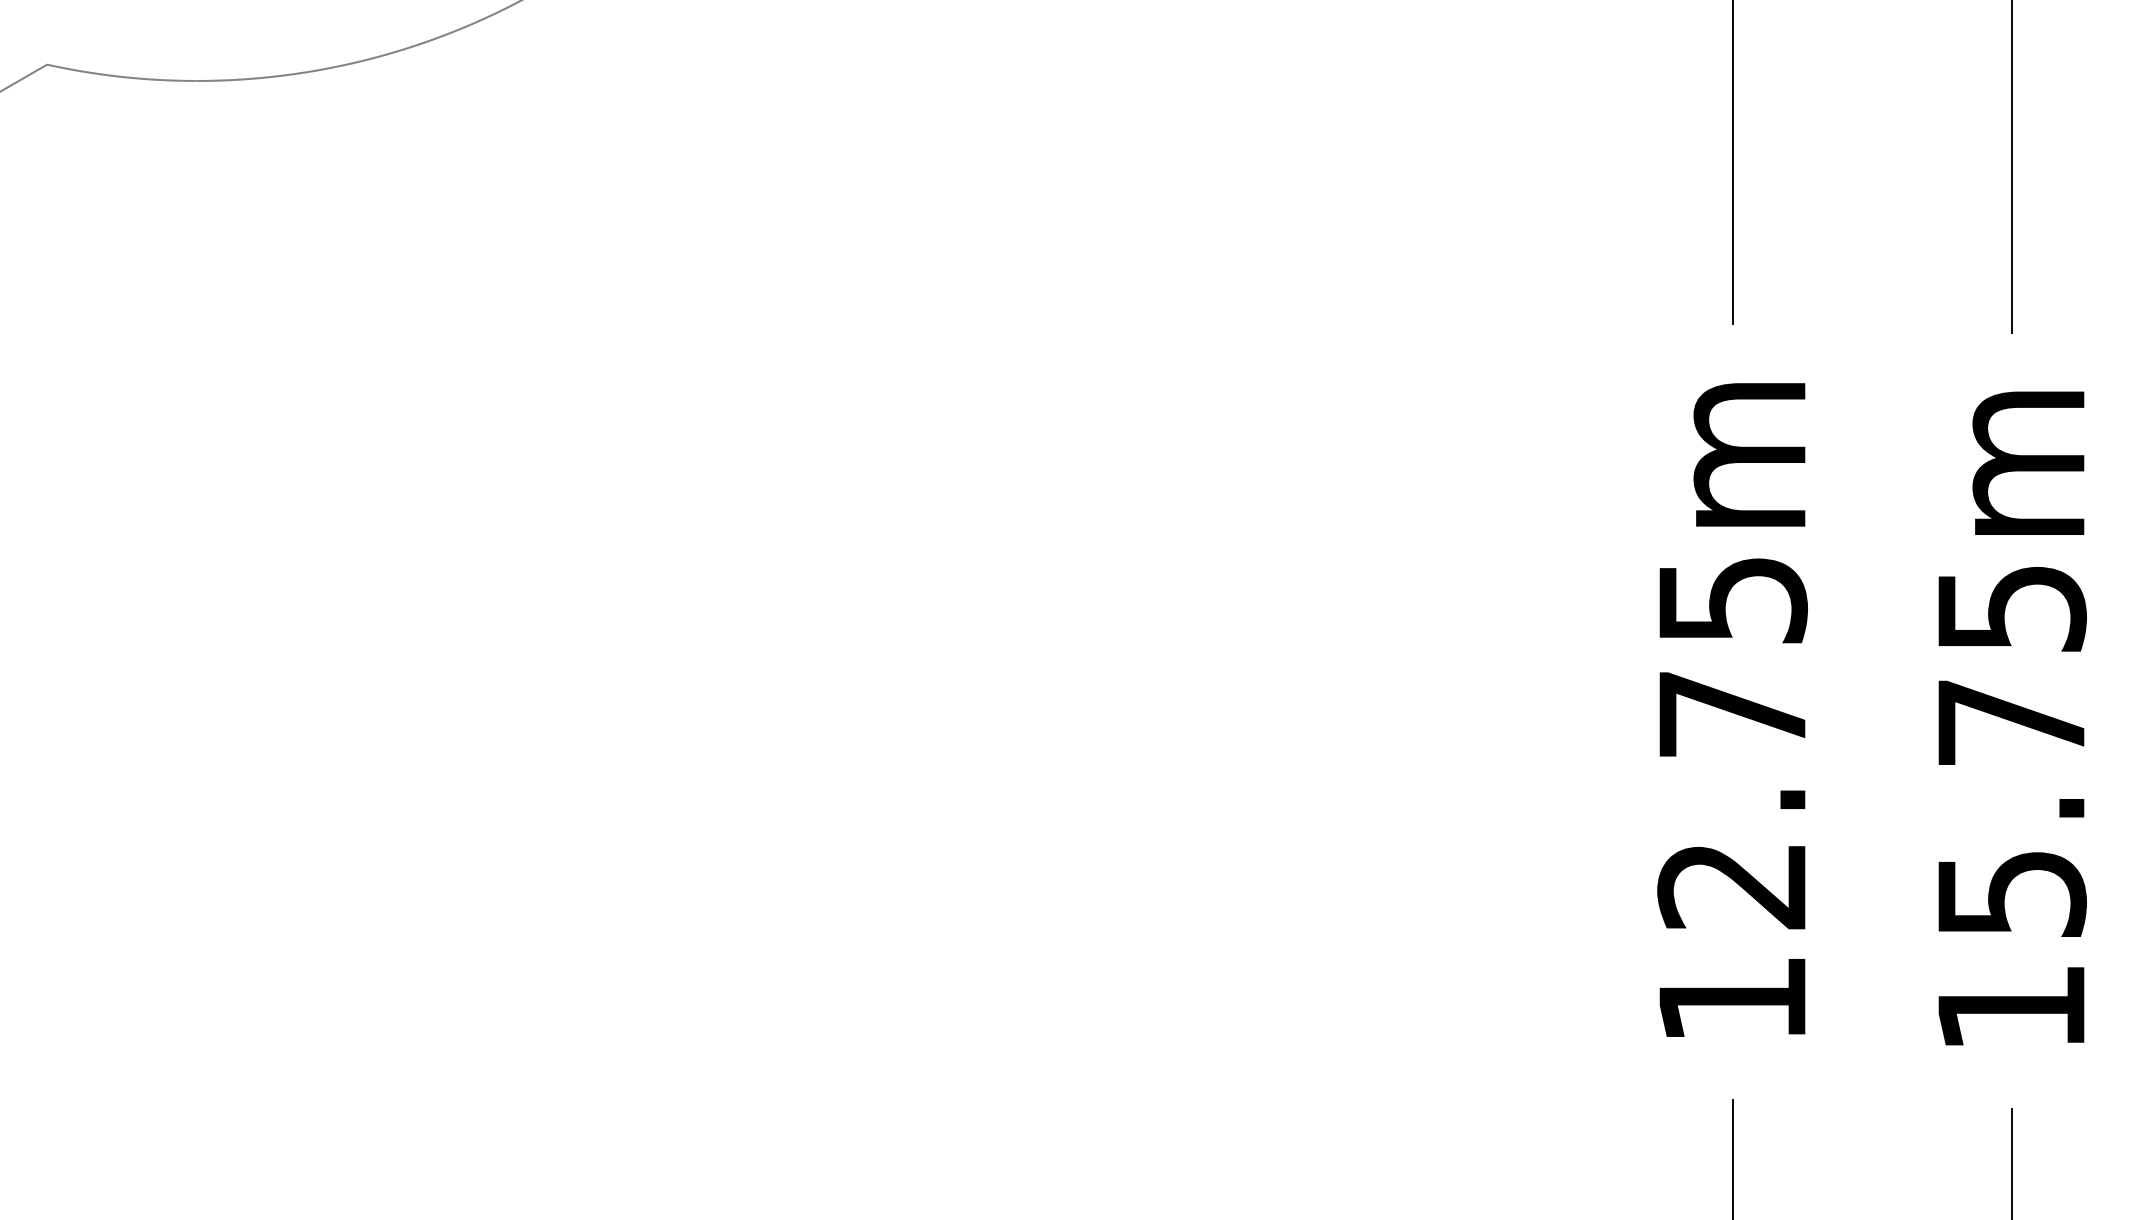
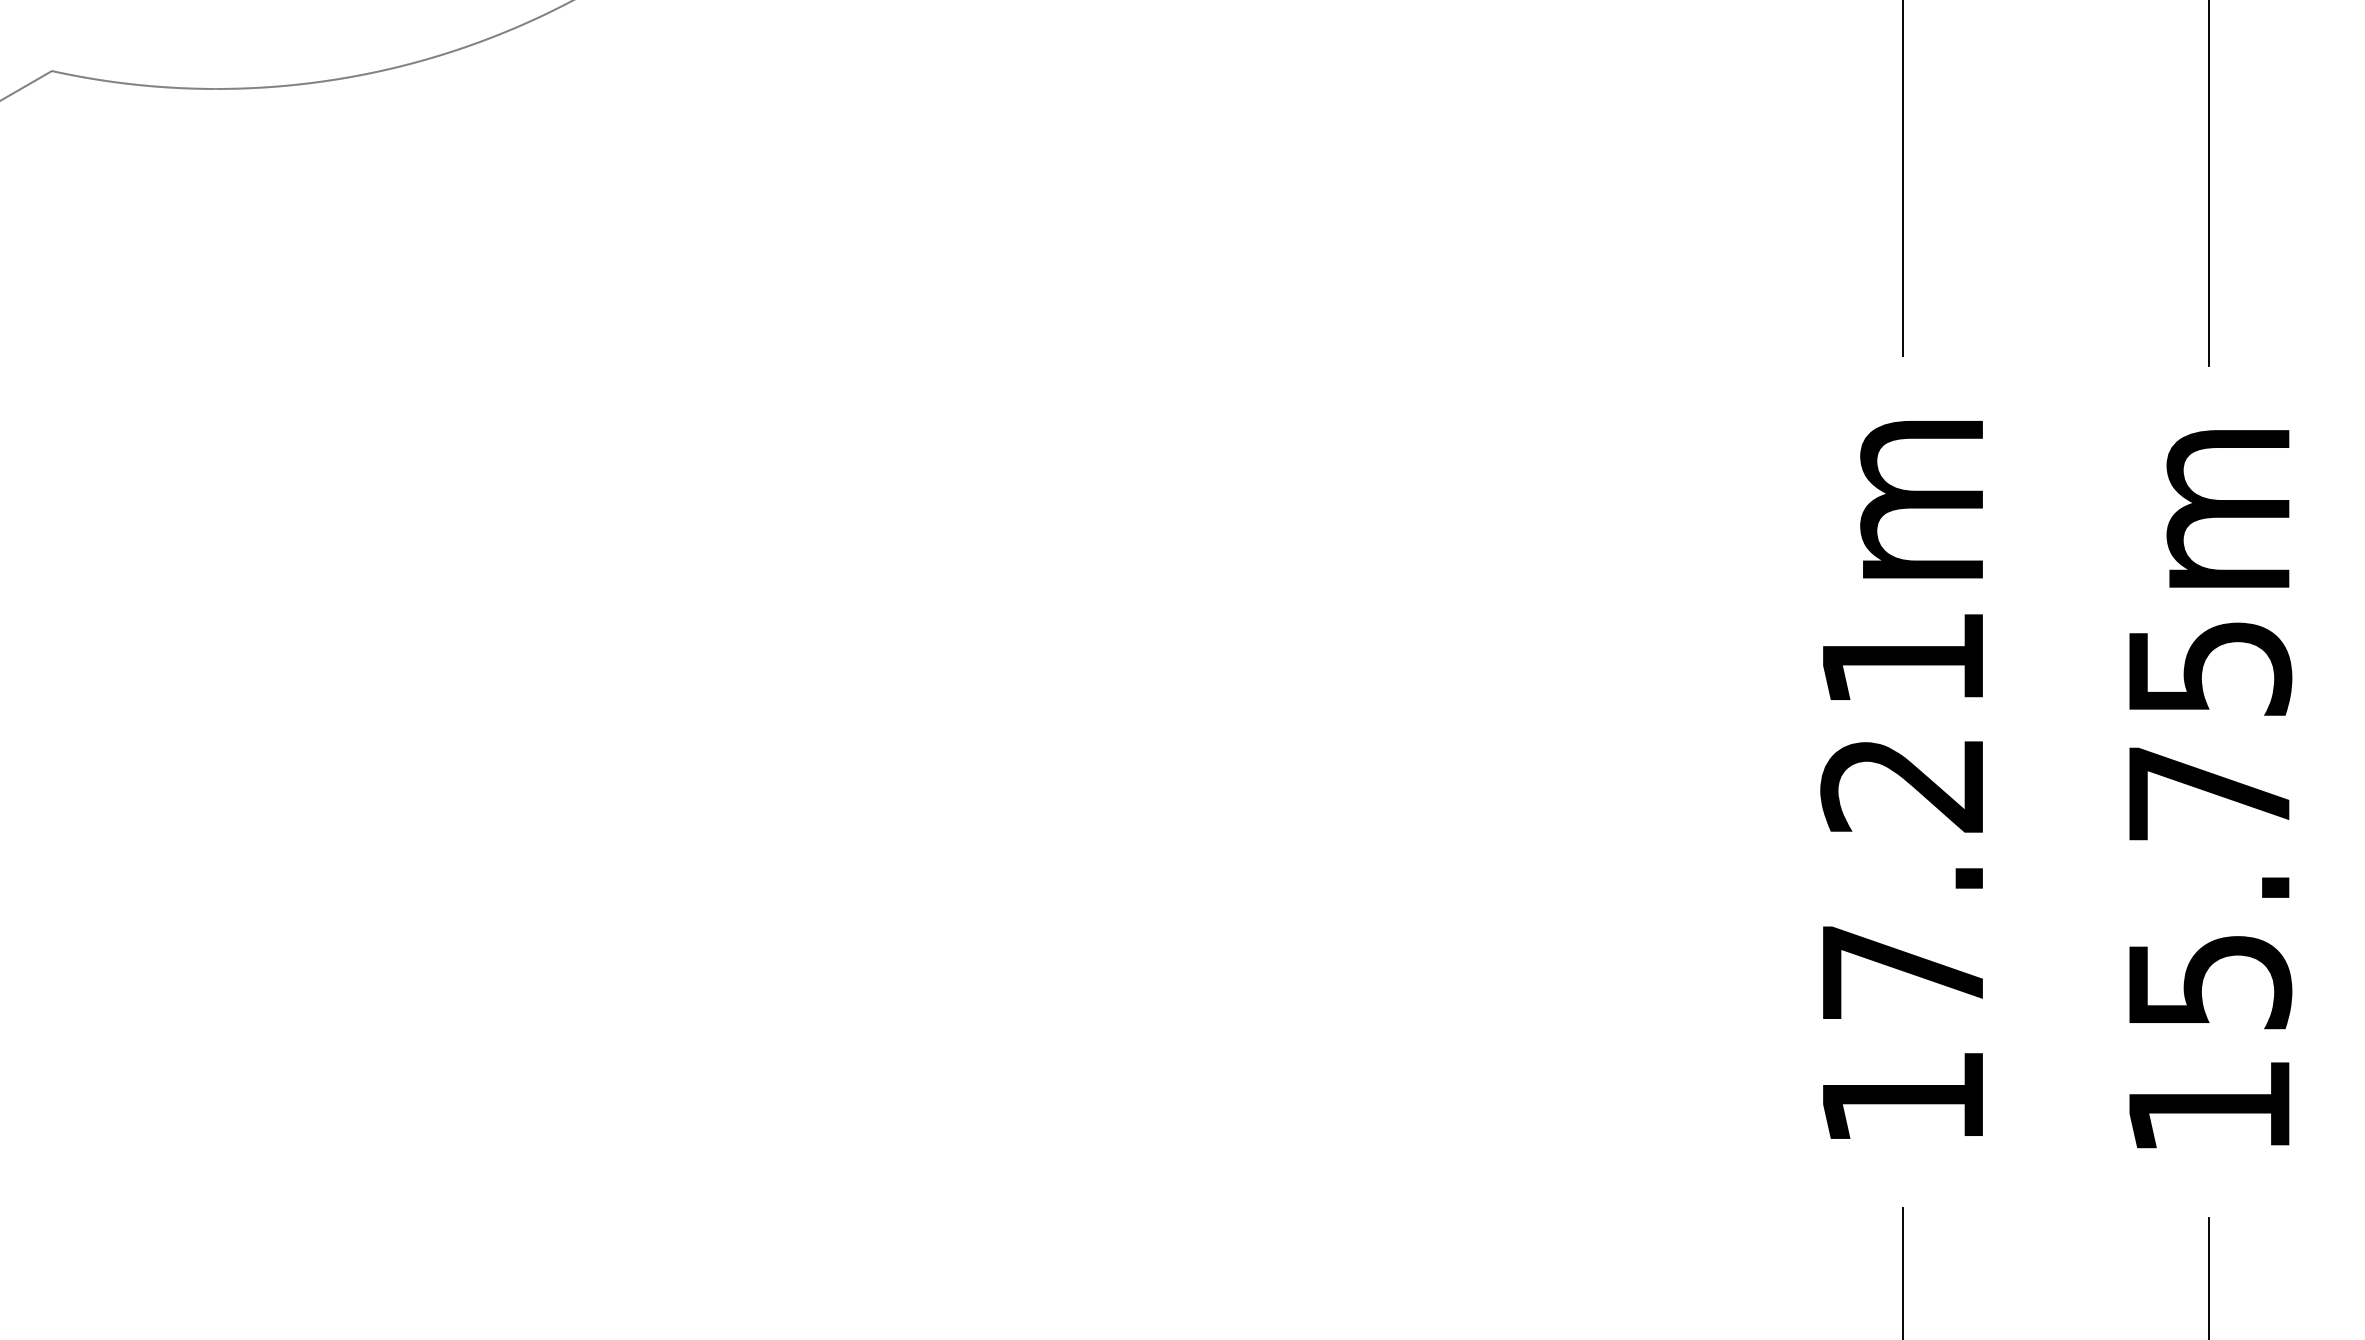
text: (1732, 743) -> (1902, 816), 12.75m -> 17.21m

